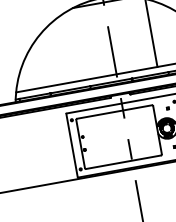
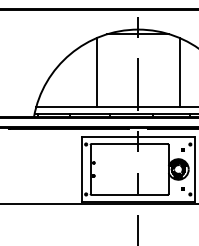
line: (69, 47) -> (96, 72), added

